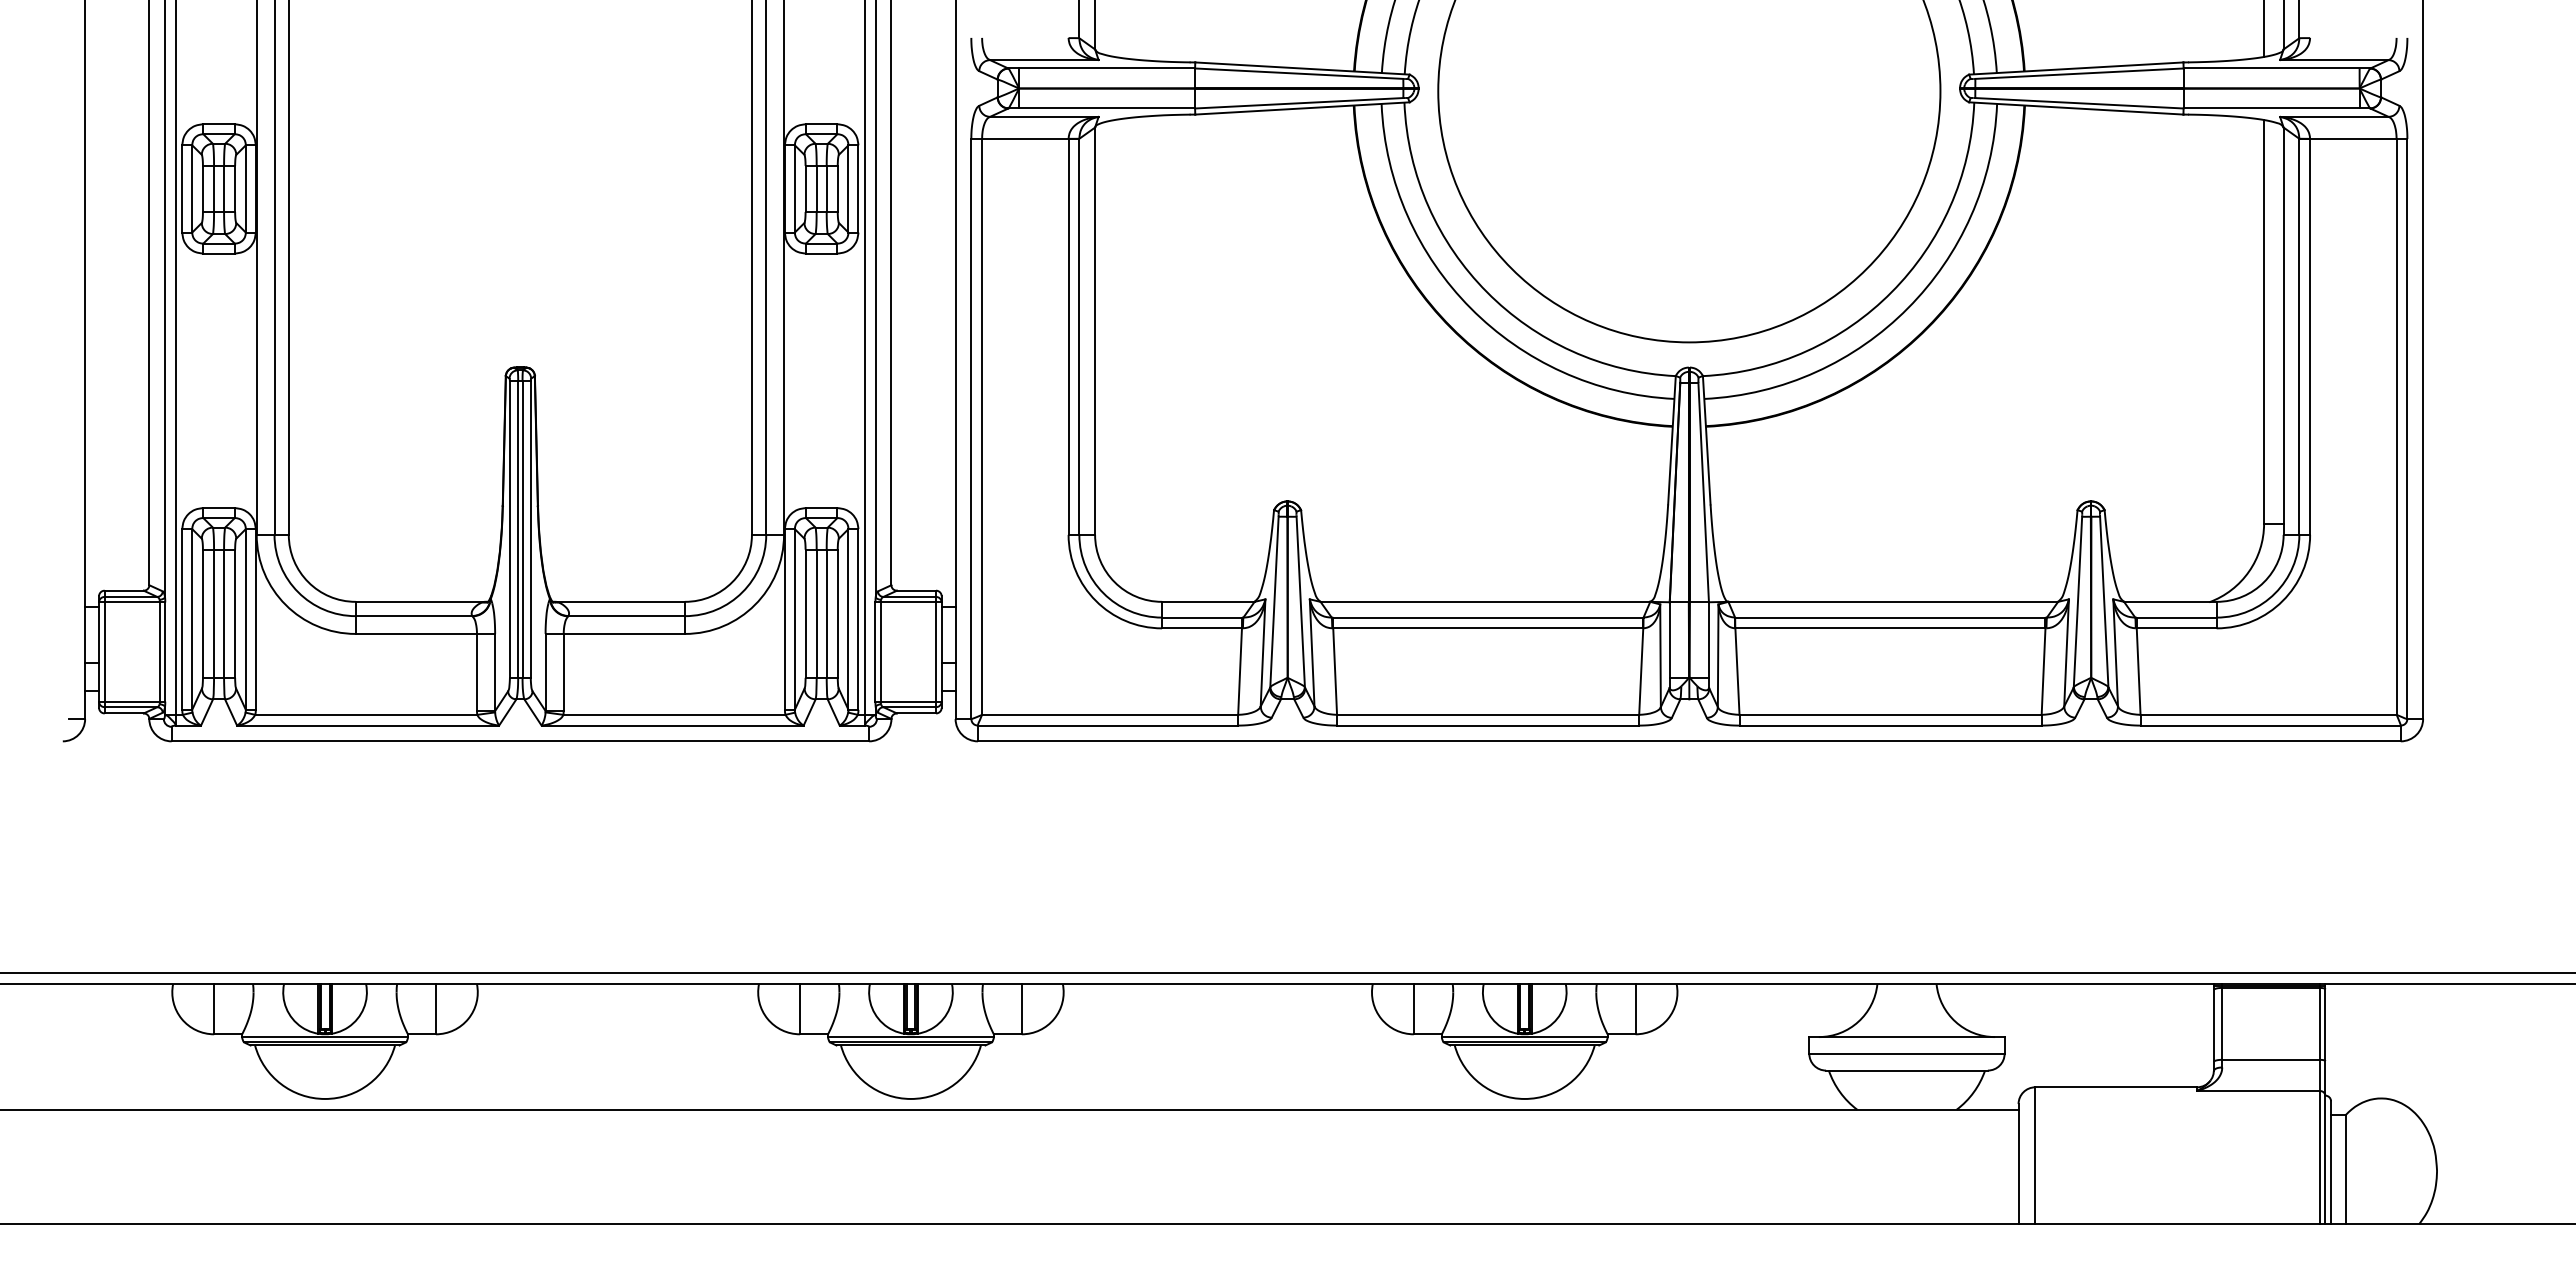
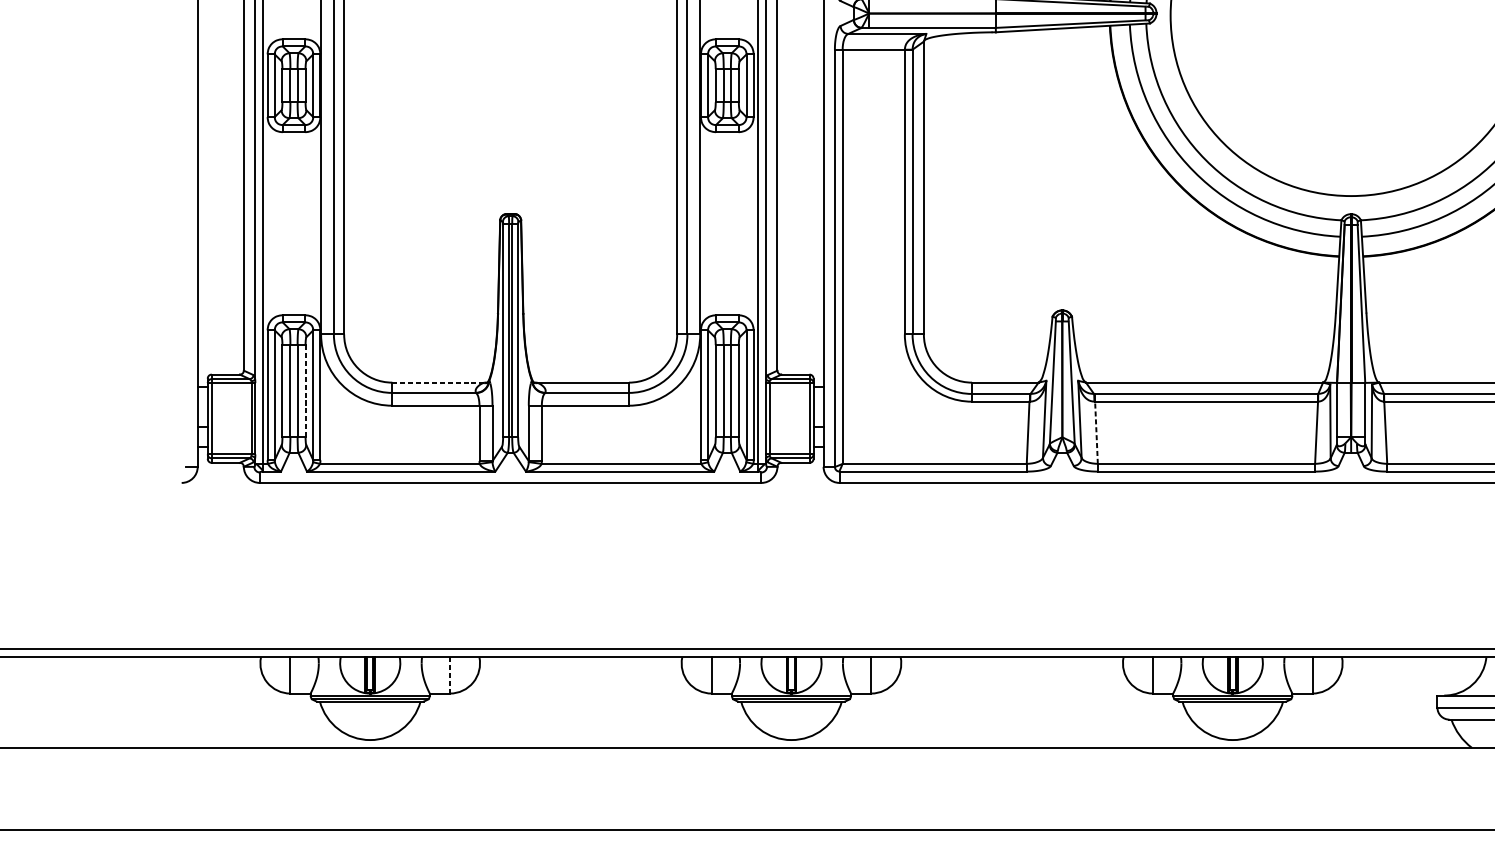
line: (420, 601) -> (438, 382), solid -> dashed
line: (235, 614) -> (305, 391), solid -> dashed
line: (1335, 671) -> (1096, 432), solid -> dashed
line: (435, 1009) -> (449, 675), solid -> dashed

